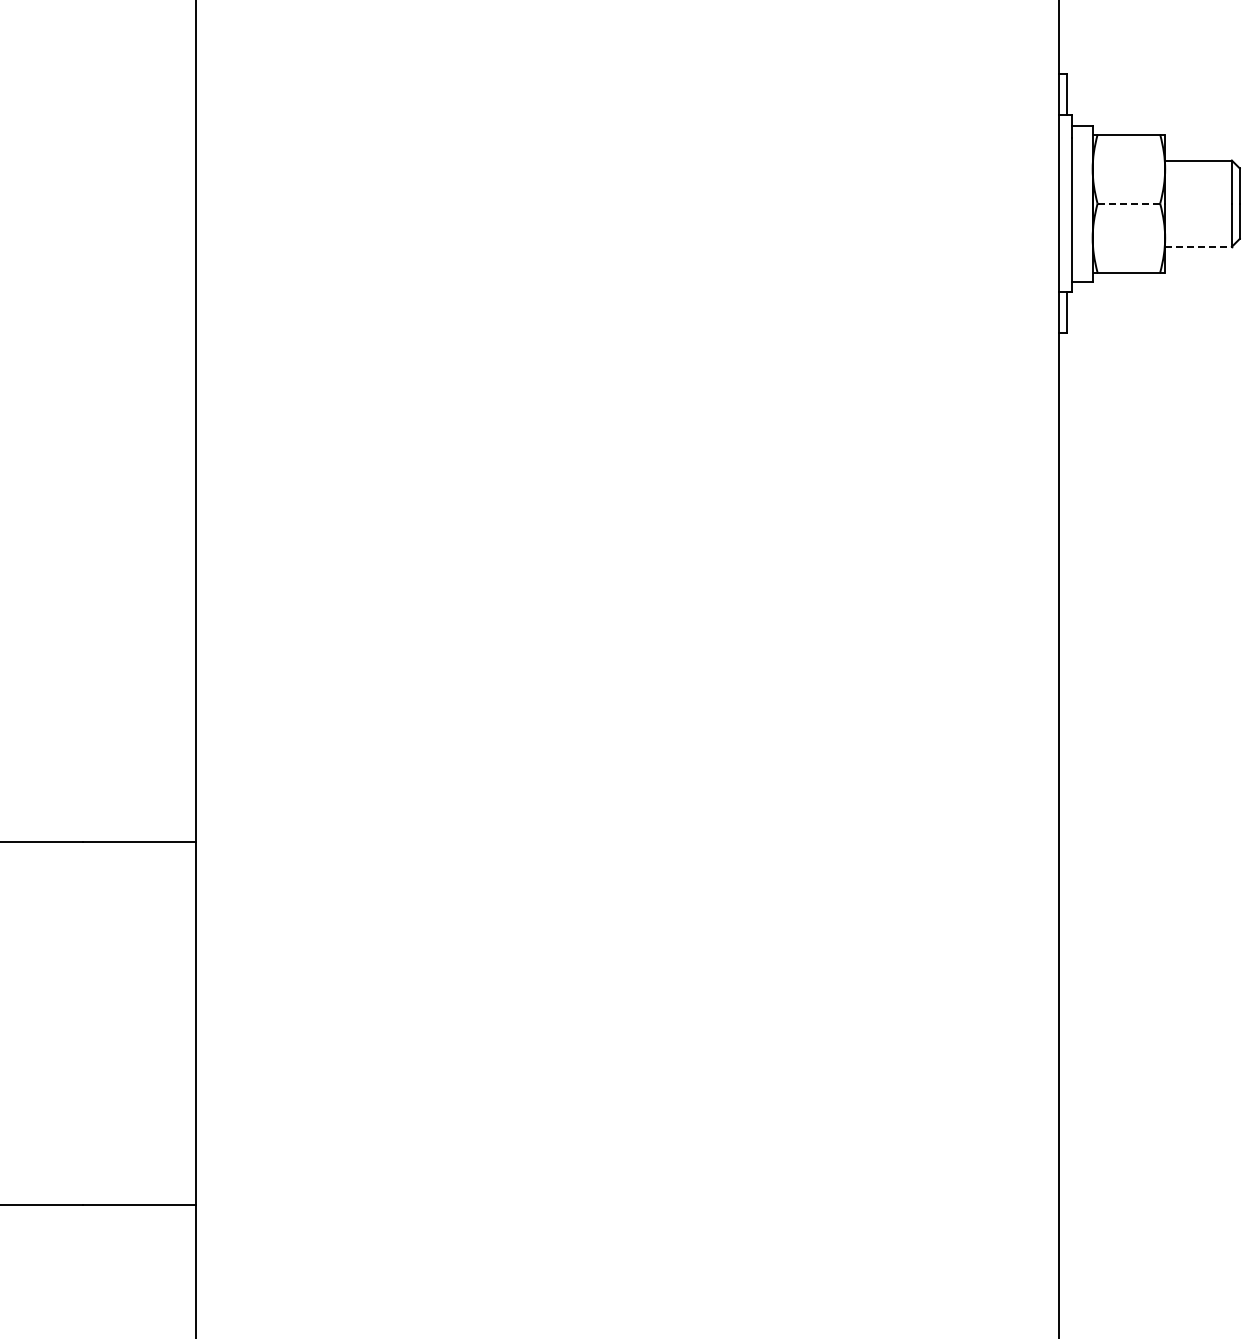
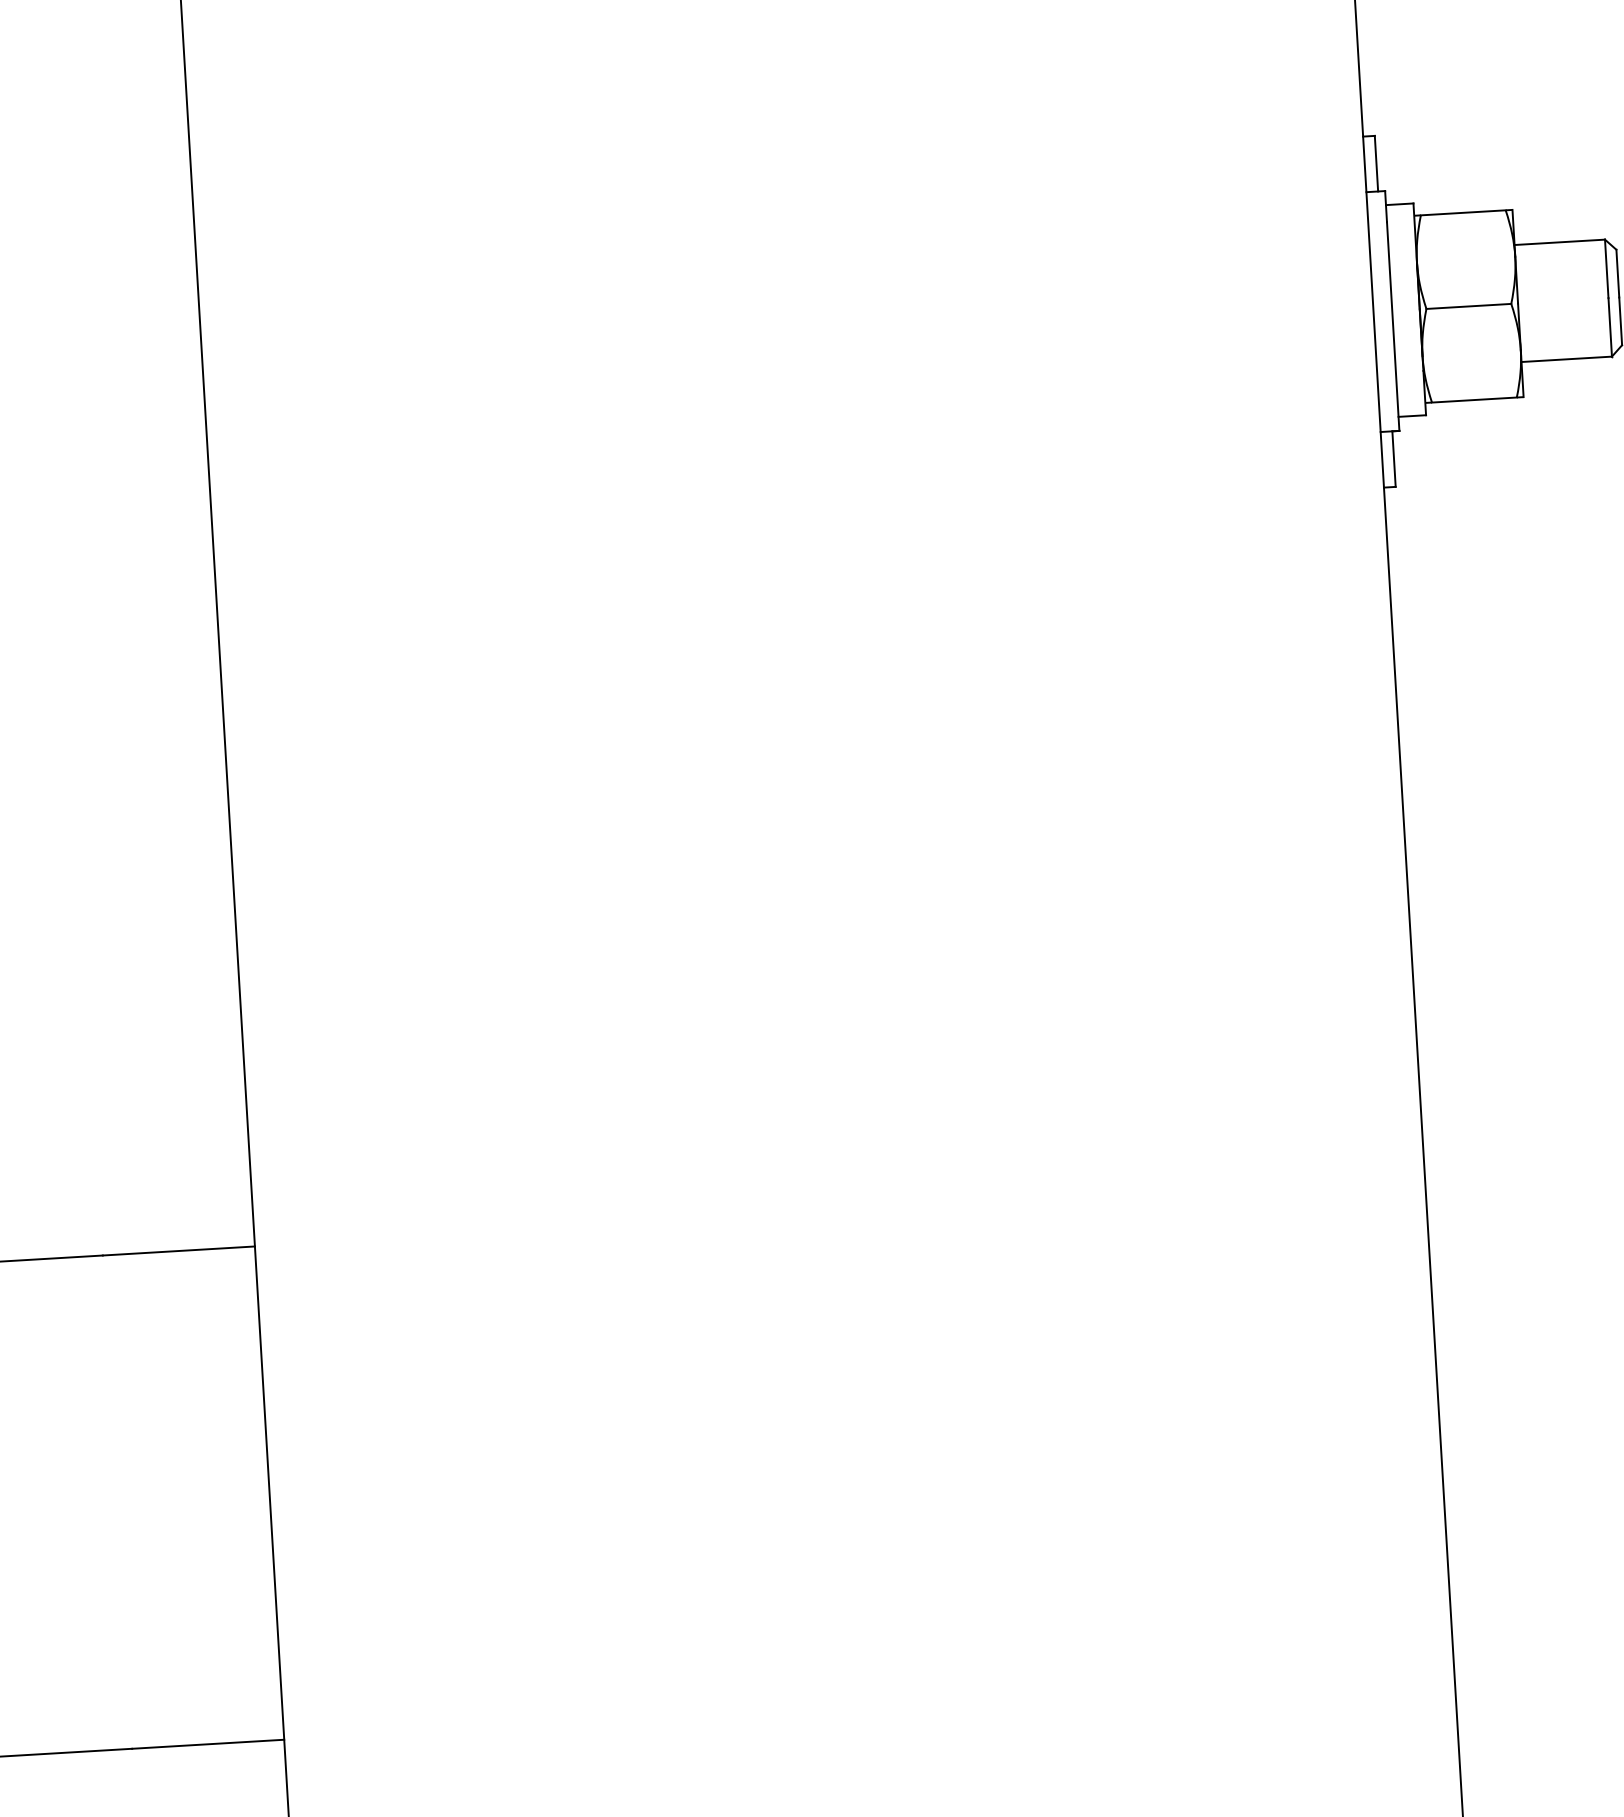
line: (1128, 203) -> (1468, 306), dashed -> solid
line: (1199, 246) -> (1568, 358), dashed -> solid

